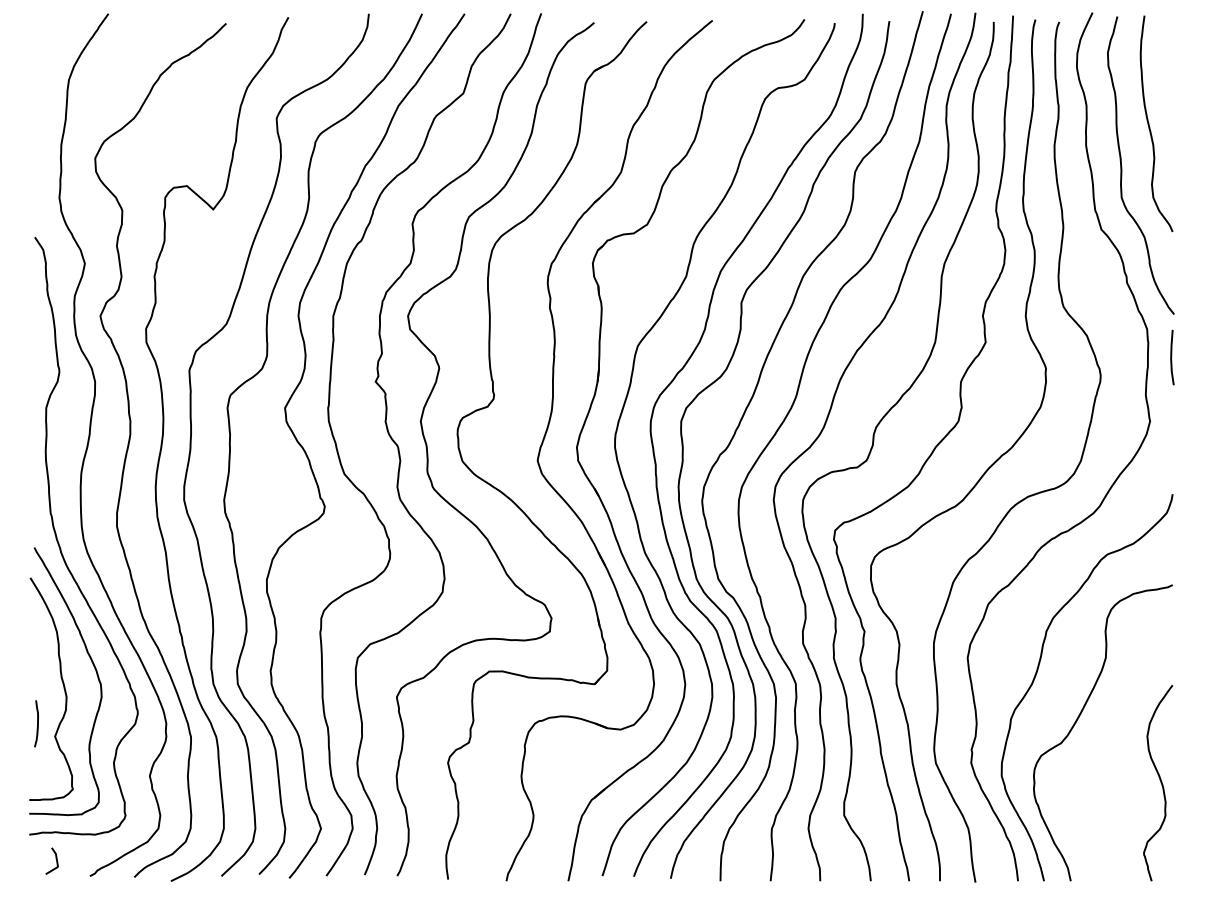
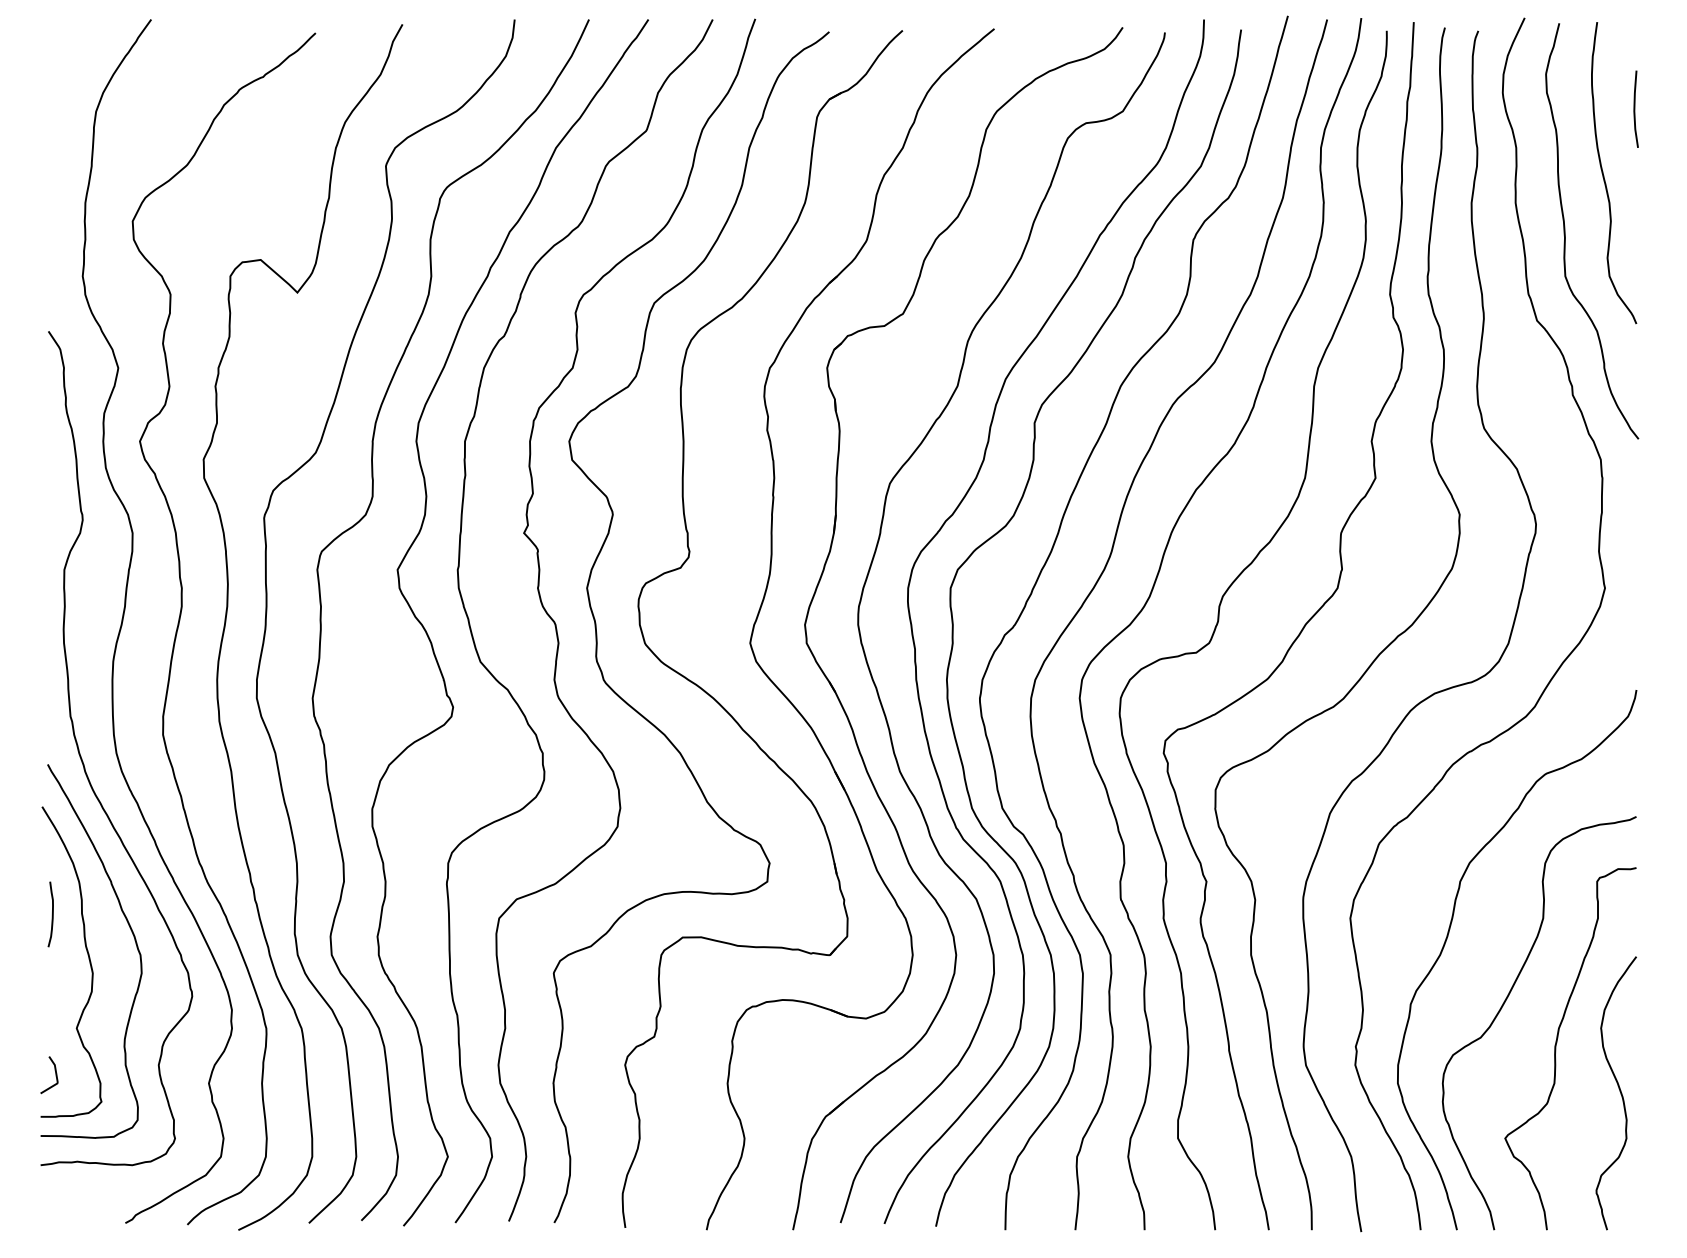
curve: (1171, 356) -> (1635, 108), moved
curve: (37, 723) -> (51, 914), moved
curve: (1115, 751) -> (1556, 1048), added
line: (56, 861) -> (55, 1075), moved

